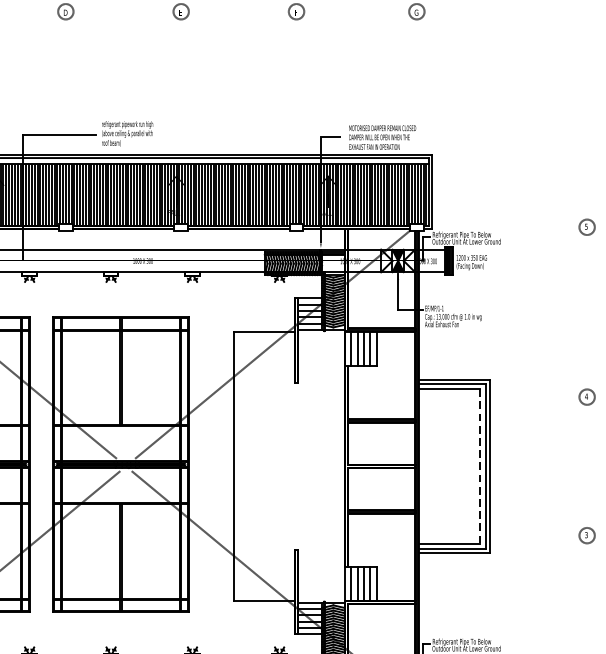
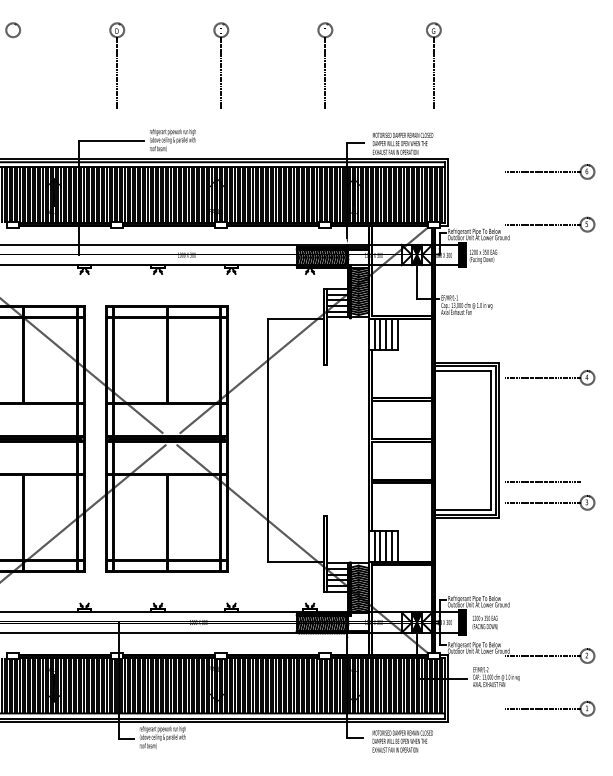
line: (66, 59) -> (117, 73), added
line: (181, 59) -> (221, 73), added
line: (296, 59) -> (325, 73), added
line: (416, 59) -> (433, 73), added
part: (546, 168) -> (550, 171), added
line: (537, 227) -> (542, 224), added
line: (537, 396) -> (542, 377), added
line: (480, 466) -> (491, 440), dashed -> solid
line: (537, 513) -> (542, 482), added
line: (537, 535) -> (542, 502), added

